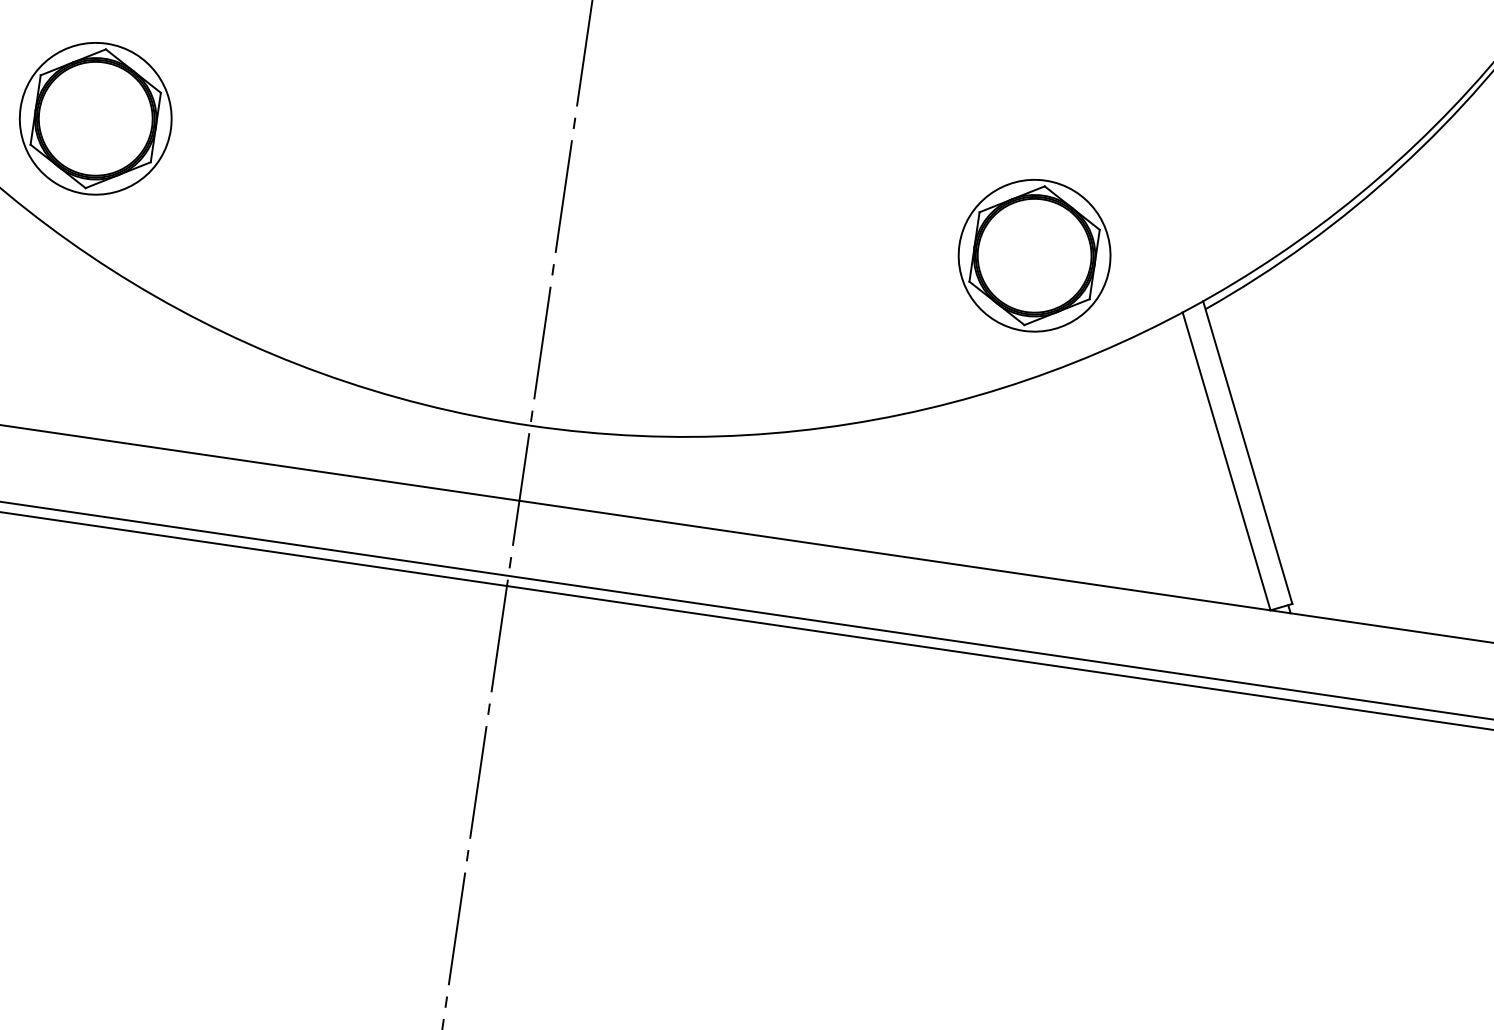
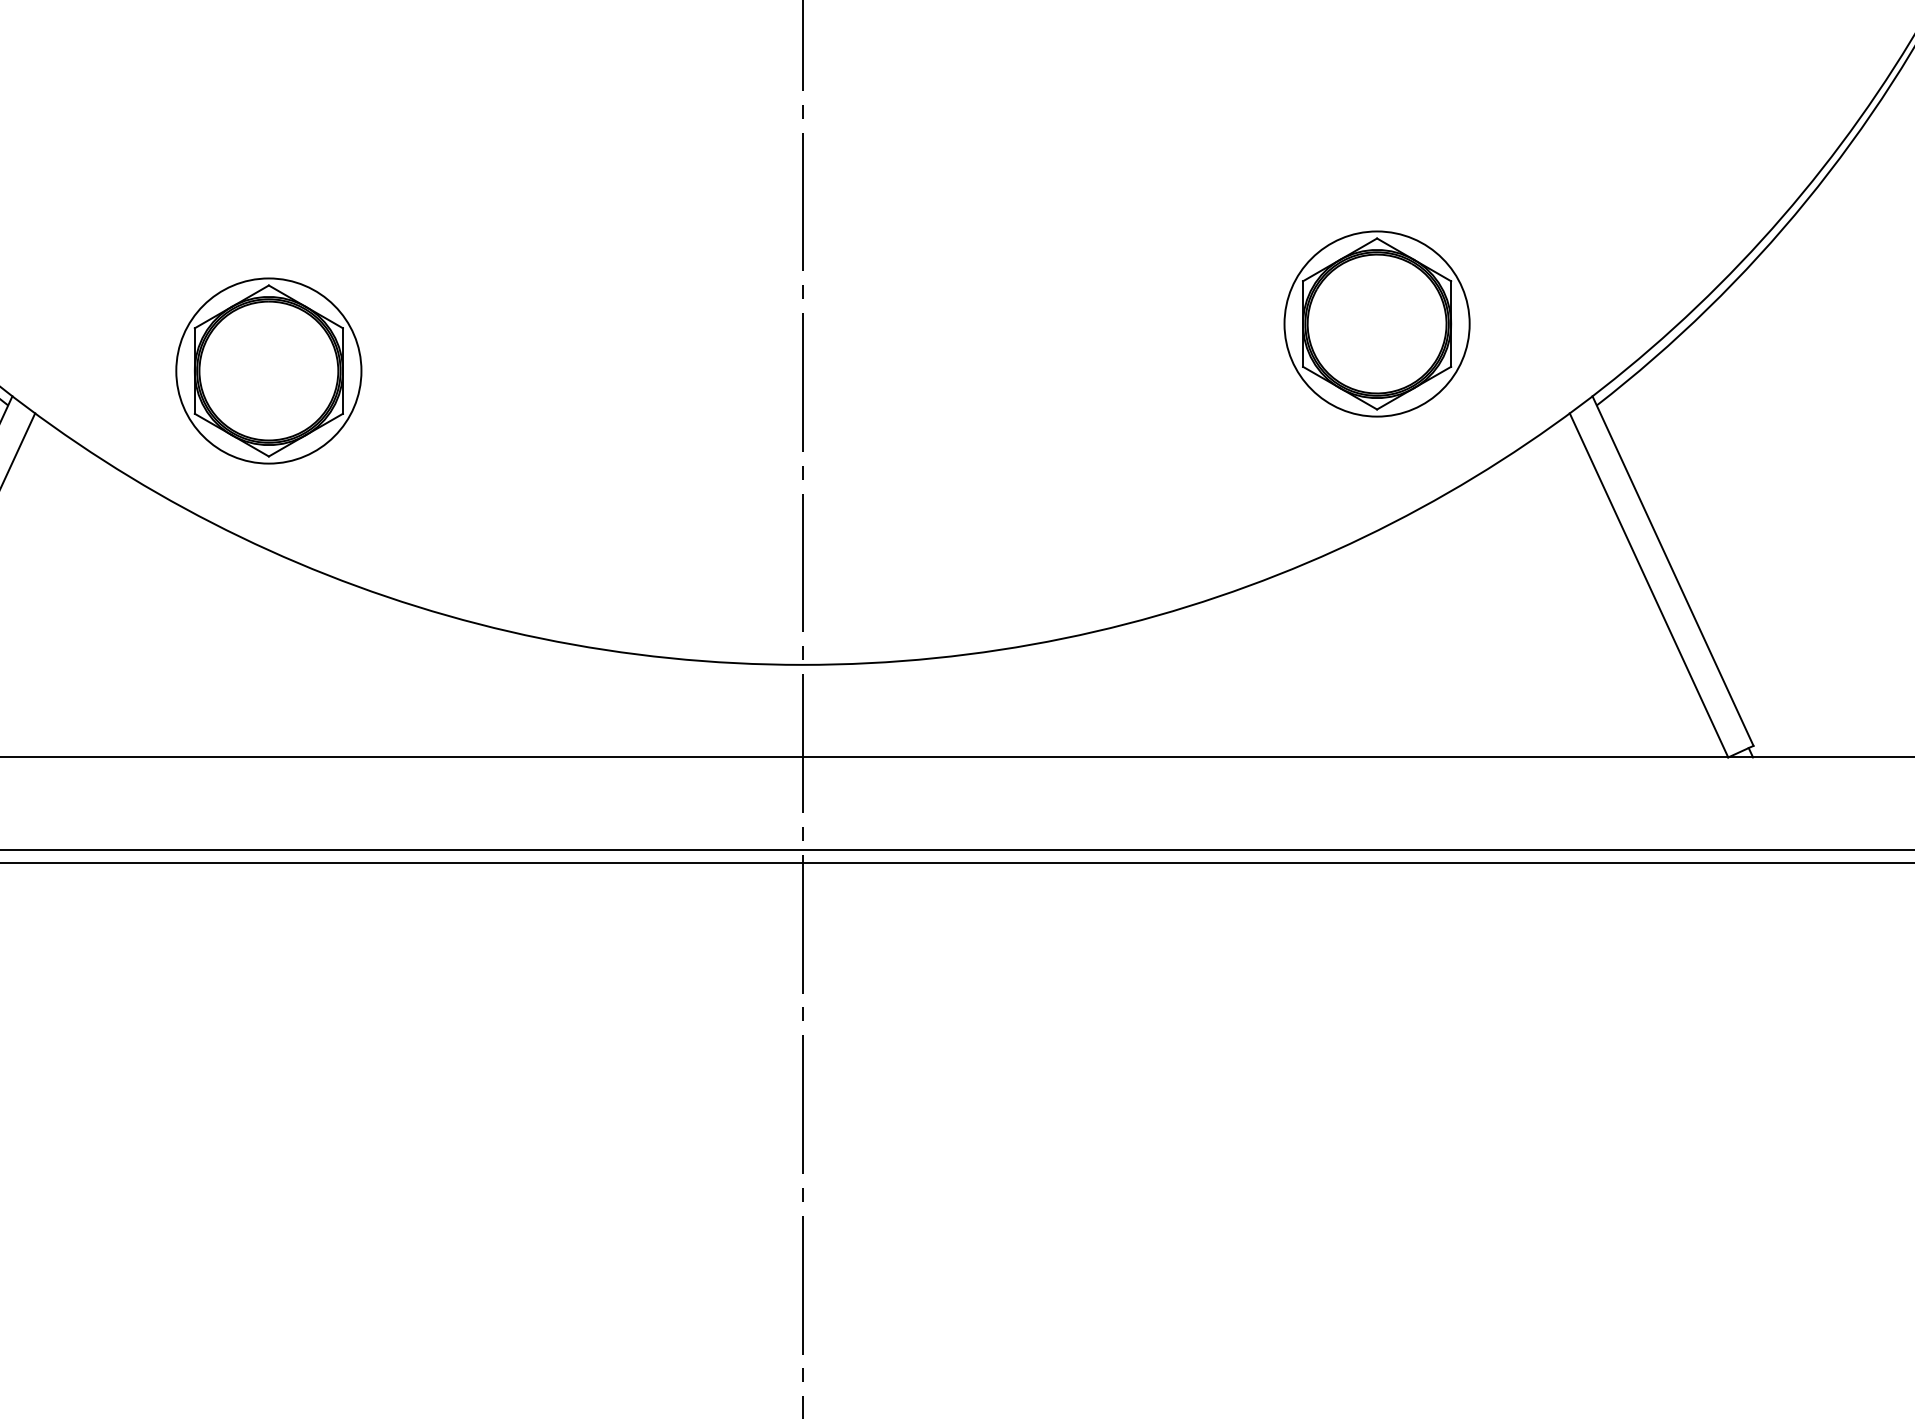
part: (95, 118) -> (268, 370), moved
part: (1034, 255) -> (1376, 323), moved

